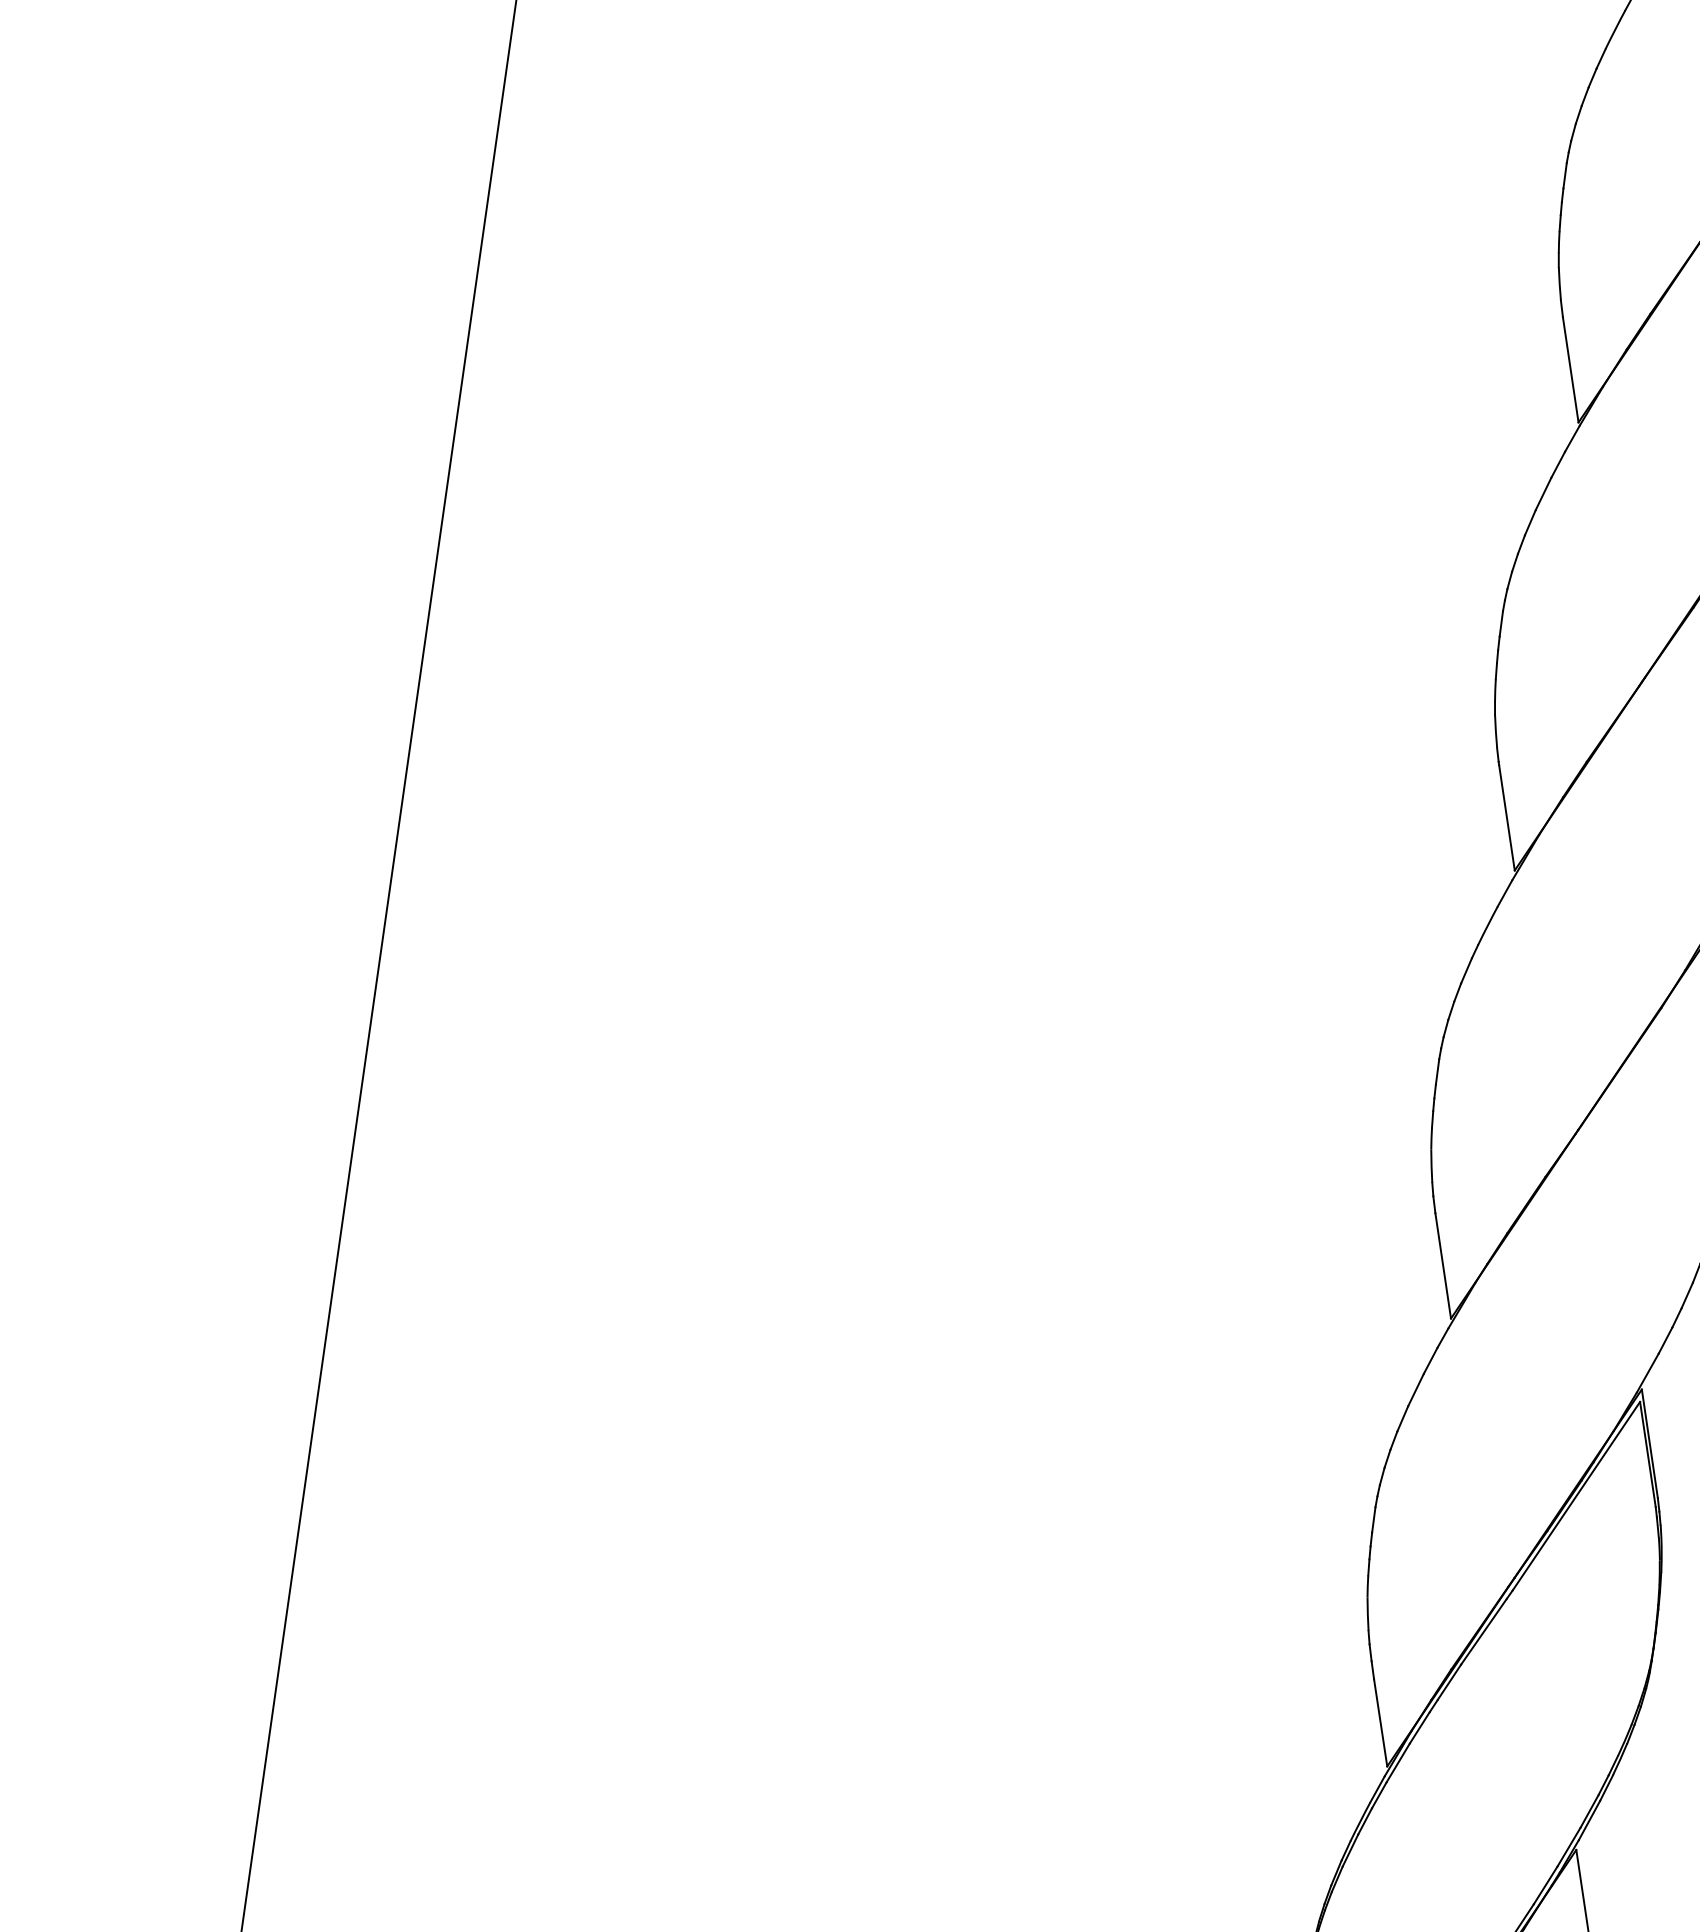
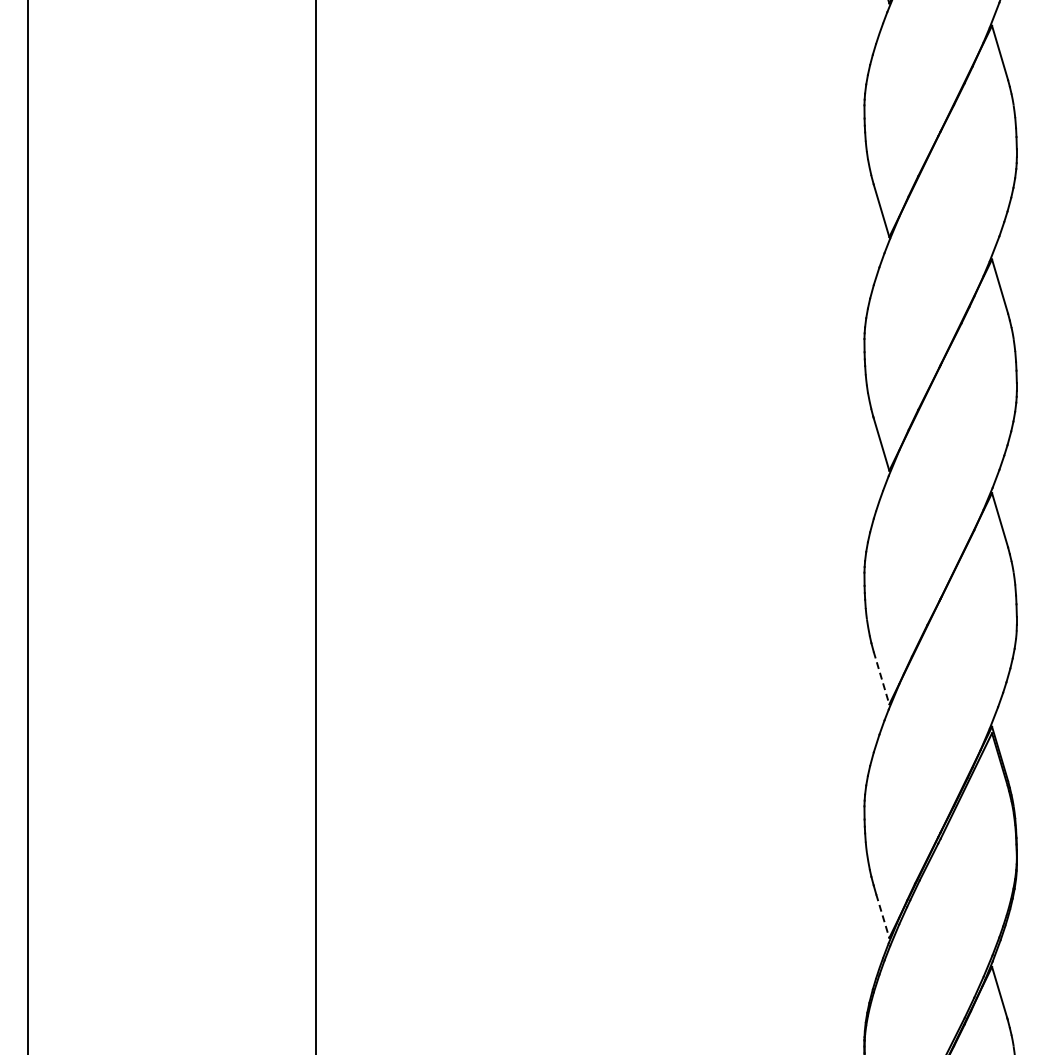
line: (1443, 1266) -> (881, 678), solid -> dashed
line: (1380, 1723) -> (882, 916), solid -> dashed

